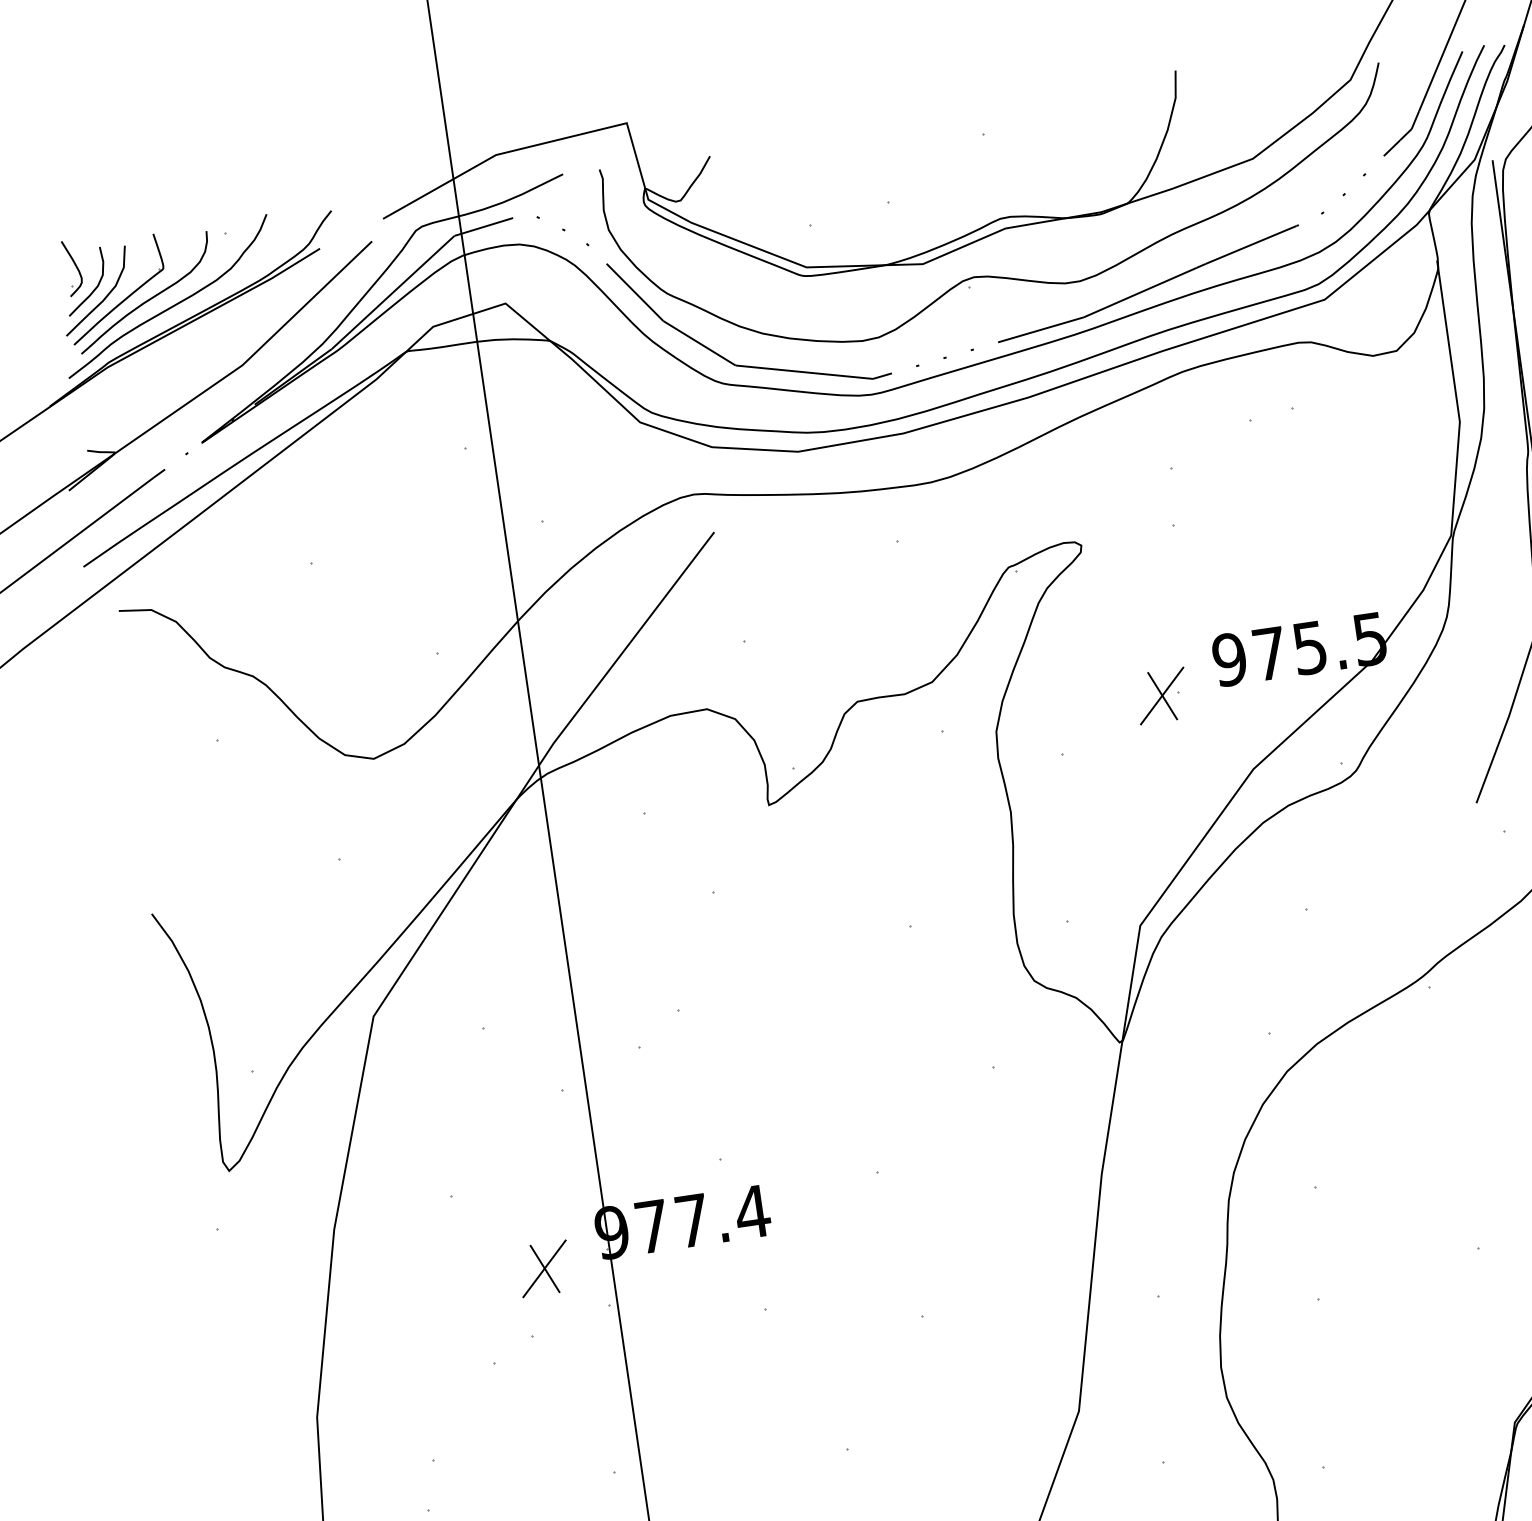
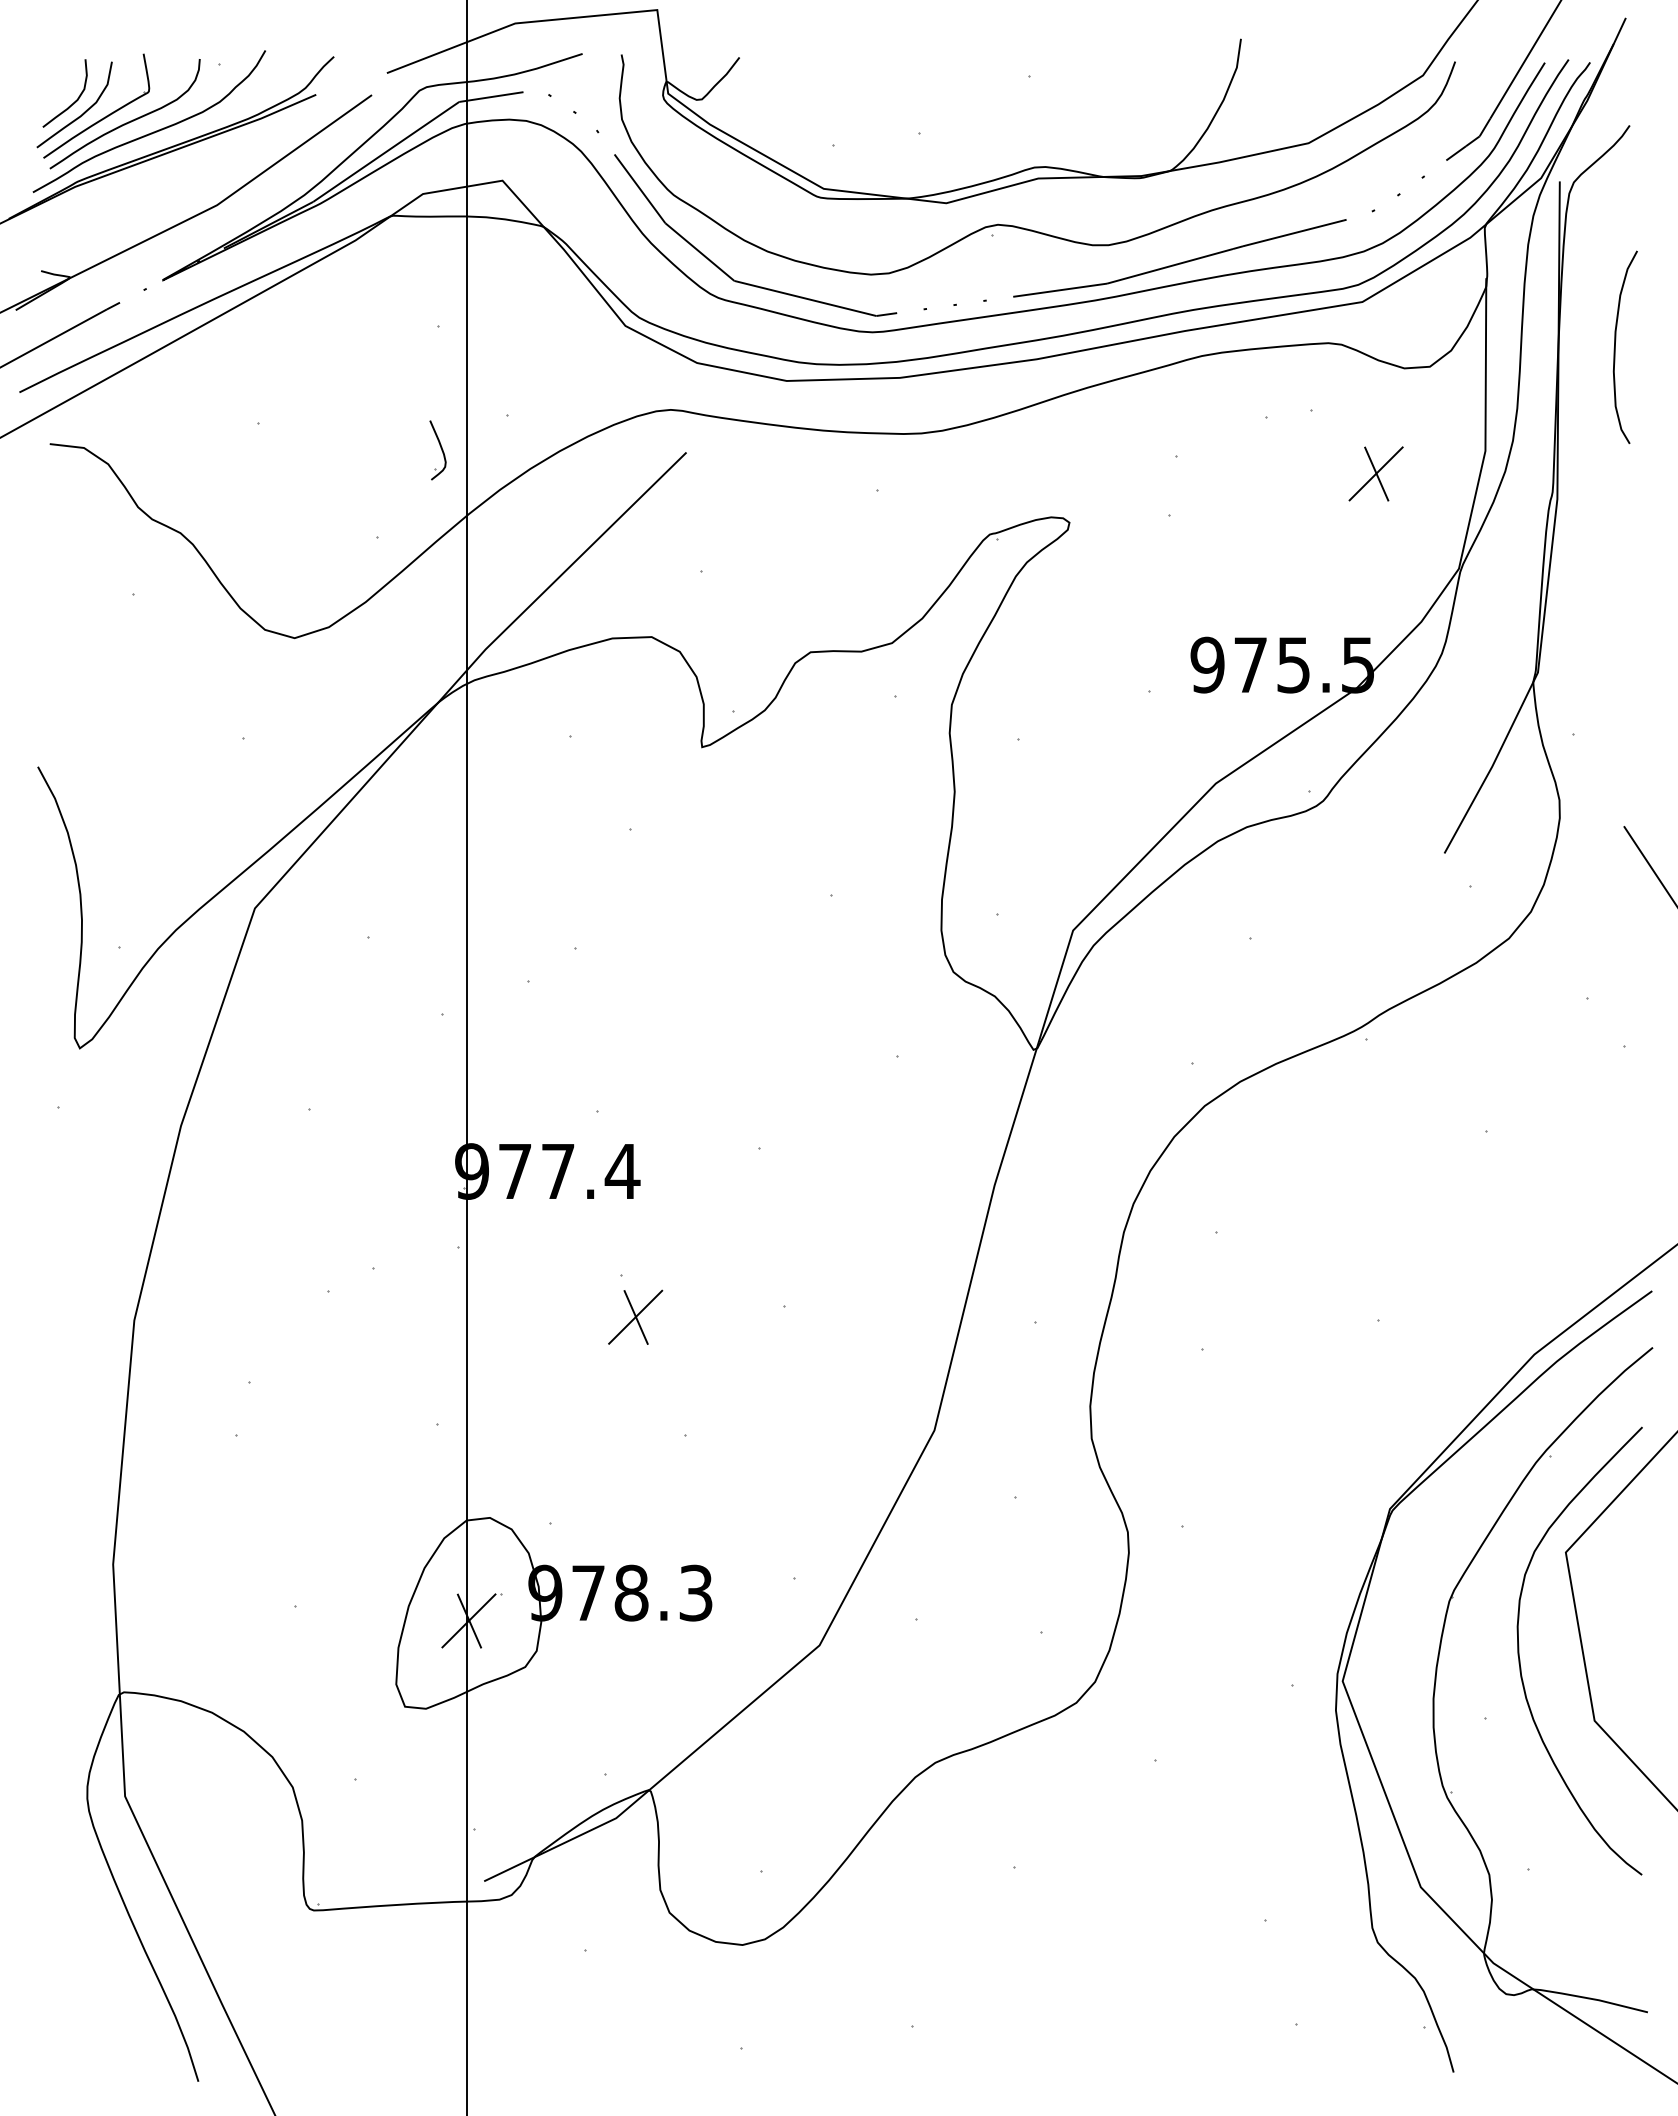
part: (72, 268) -> (437, 450), moved
part: (1161, 695) -> (1375, 473), moved
part: (544, 1268) -> (635, 1316), moved

